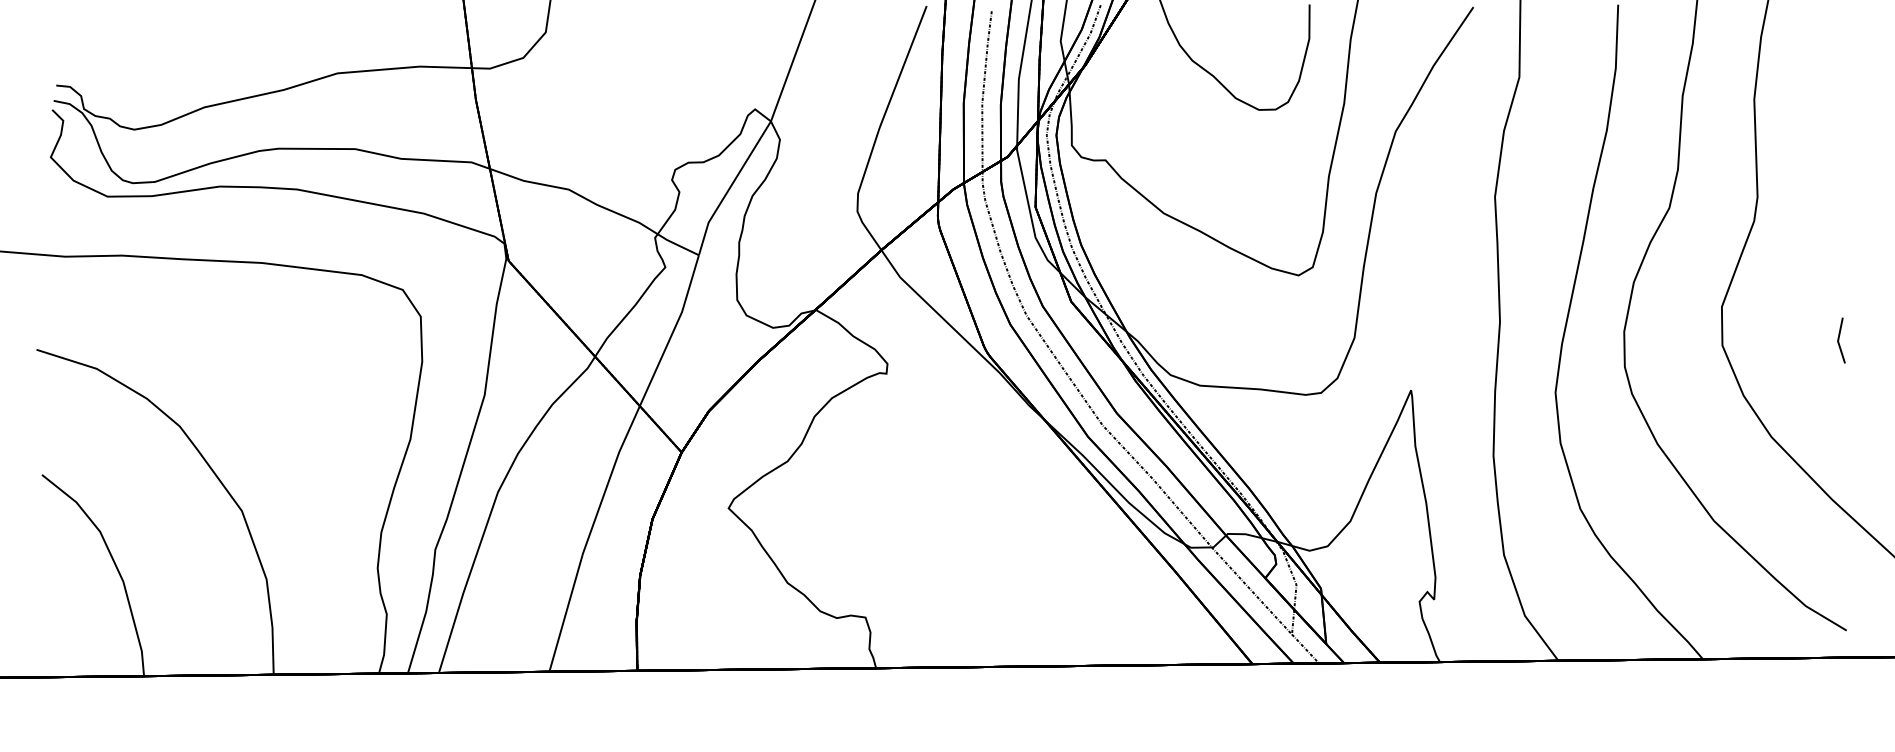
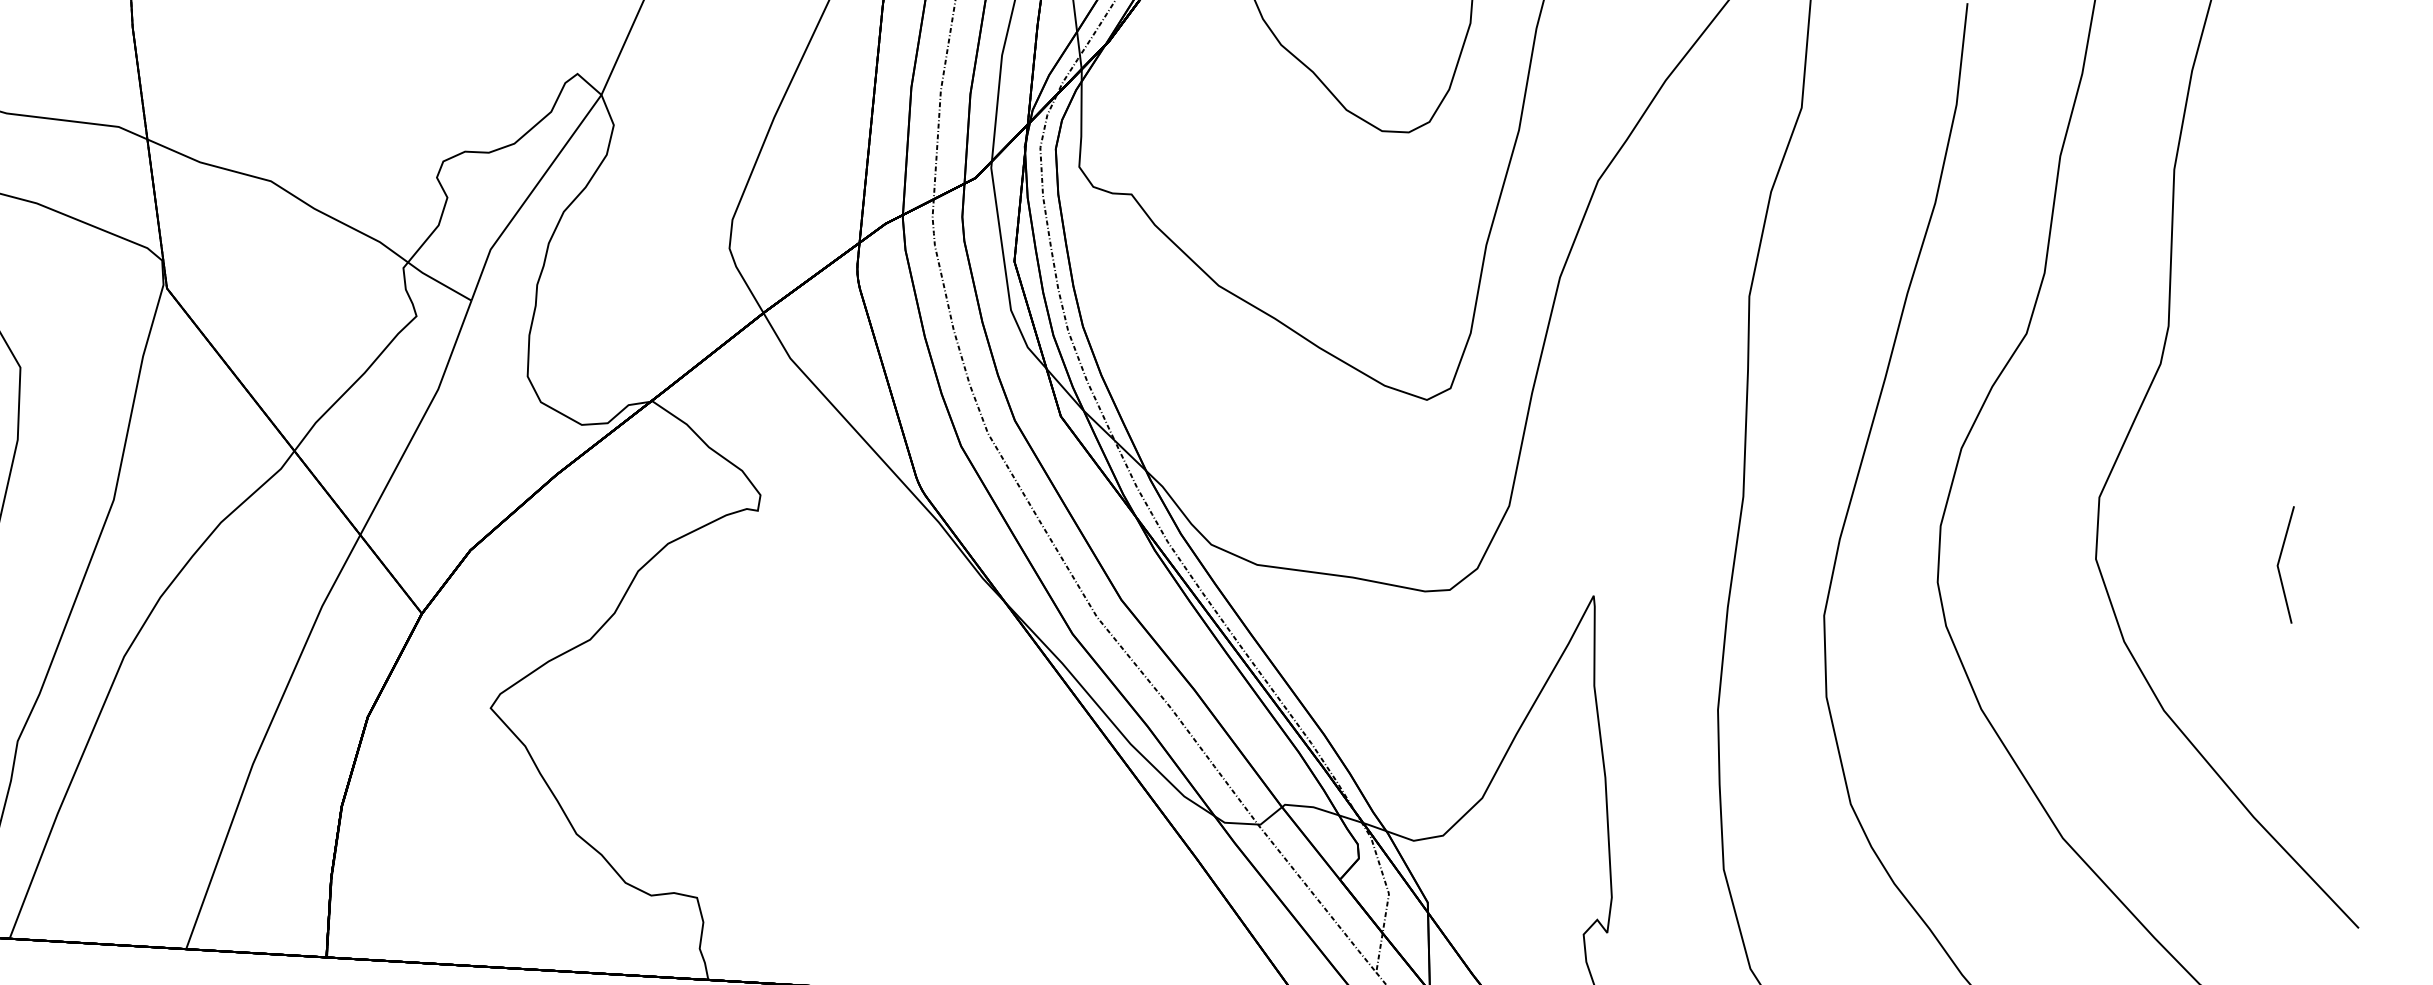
part: (1841, 340) -> (2286, 564), size x1.6

